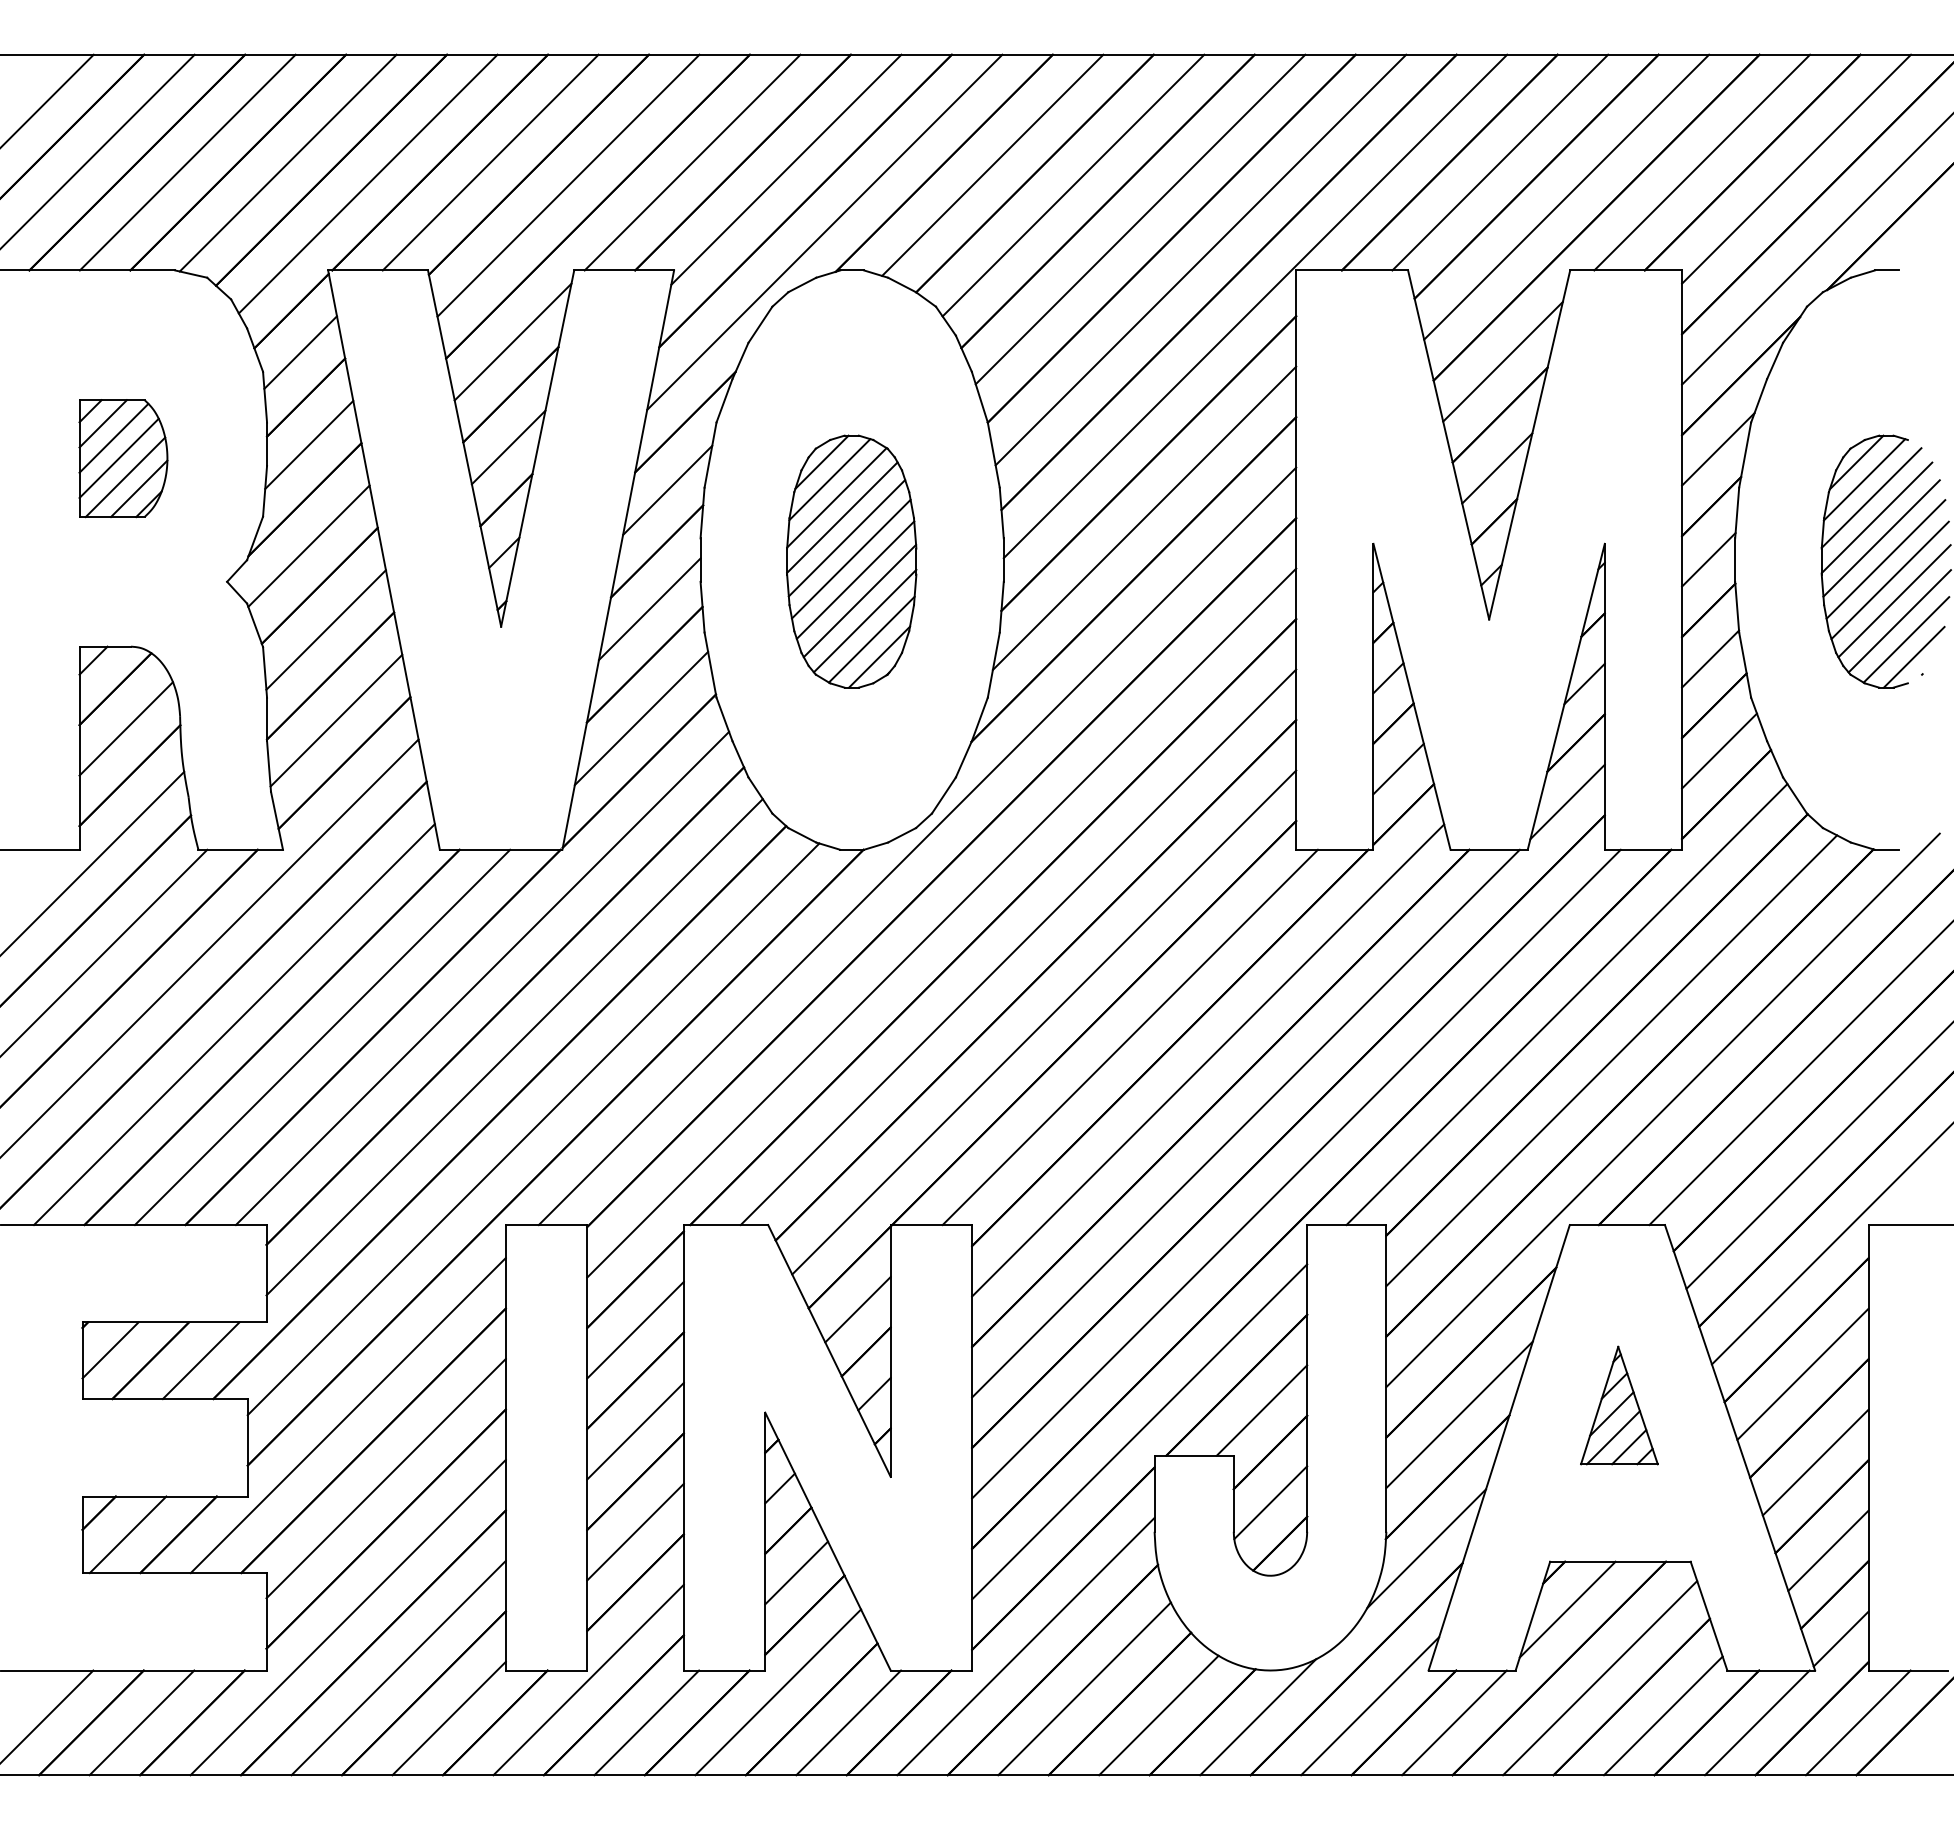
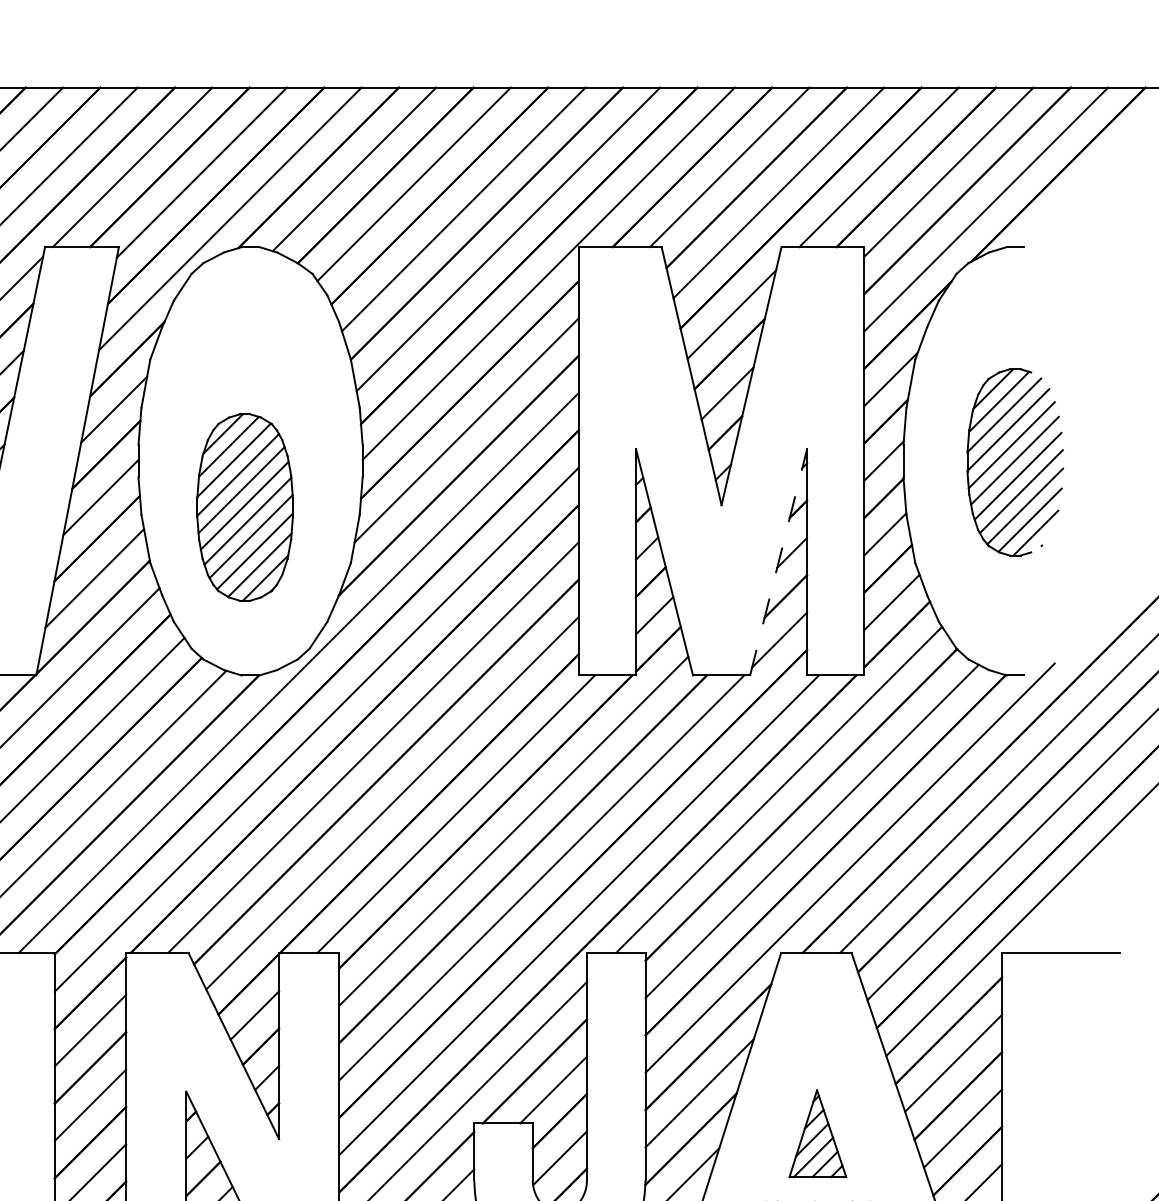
part: (851, 561) -> (244, 507), moved
line: (1566, 696) -> (778, 562), solid -> dashed
part: (1619, 1405) -> (817, 1133), moved

